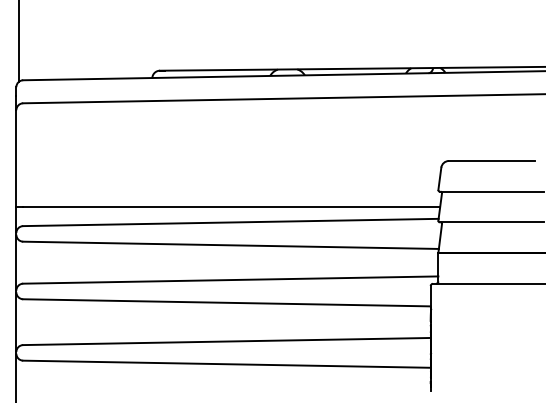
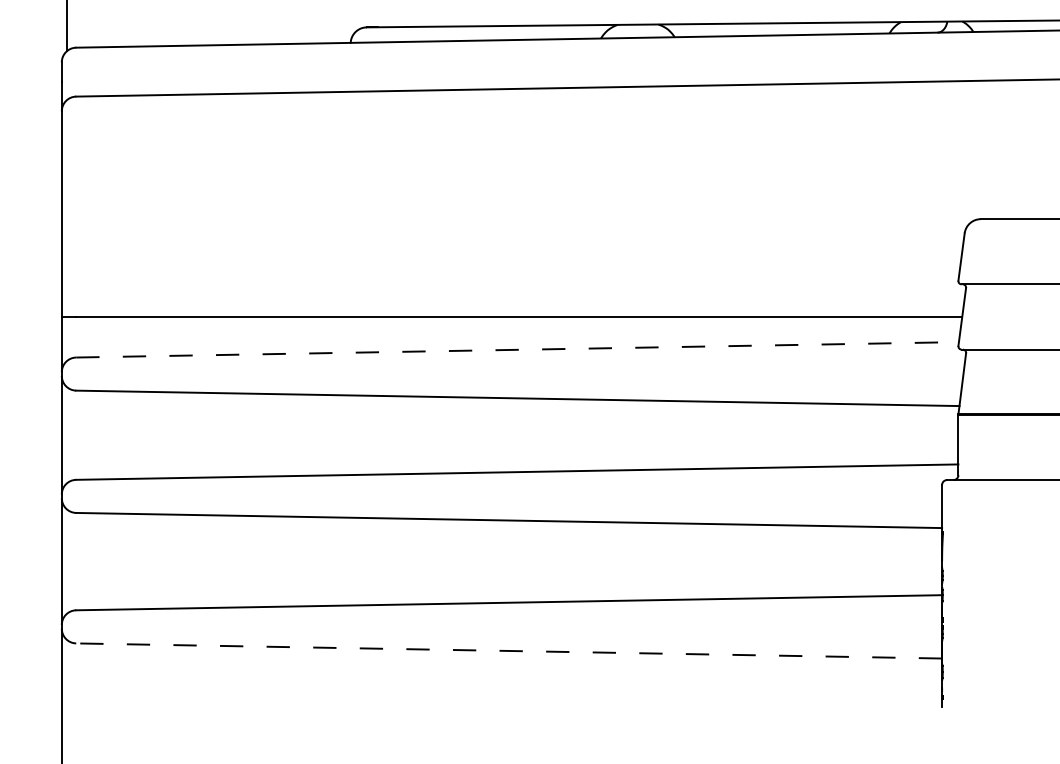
line: (230, 222) -> (516, 349), solid -> dashed
line: (226, 364) -> (508, 651), solid -> dashed

